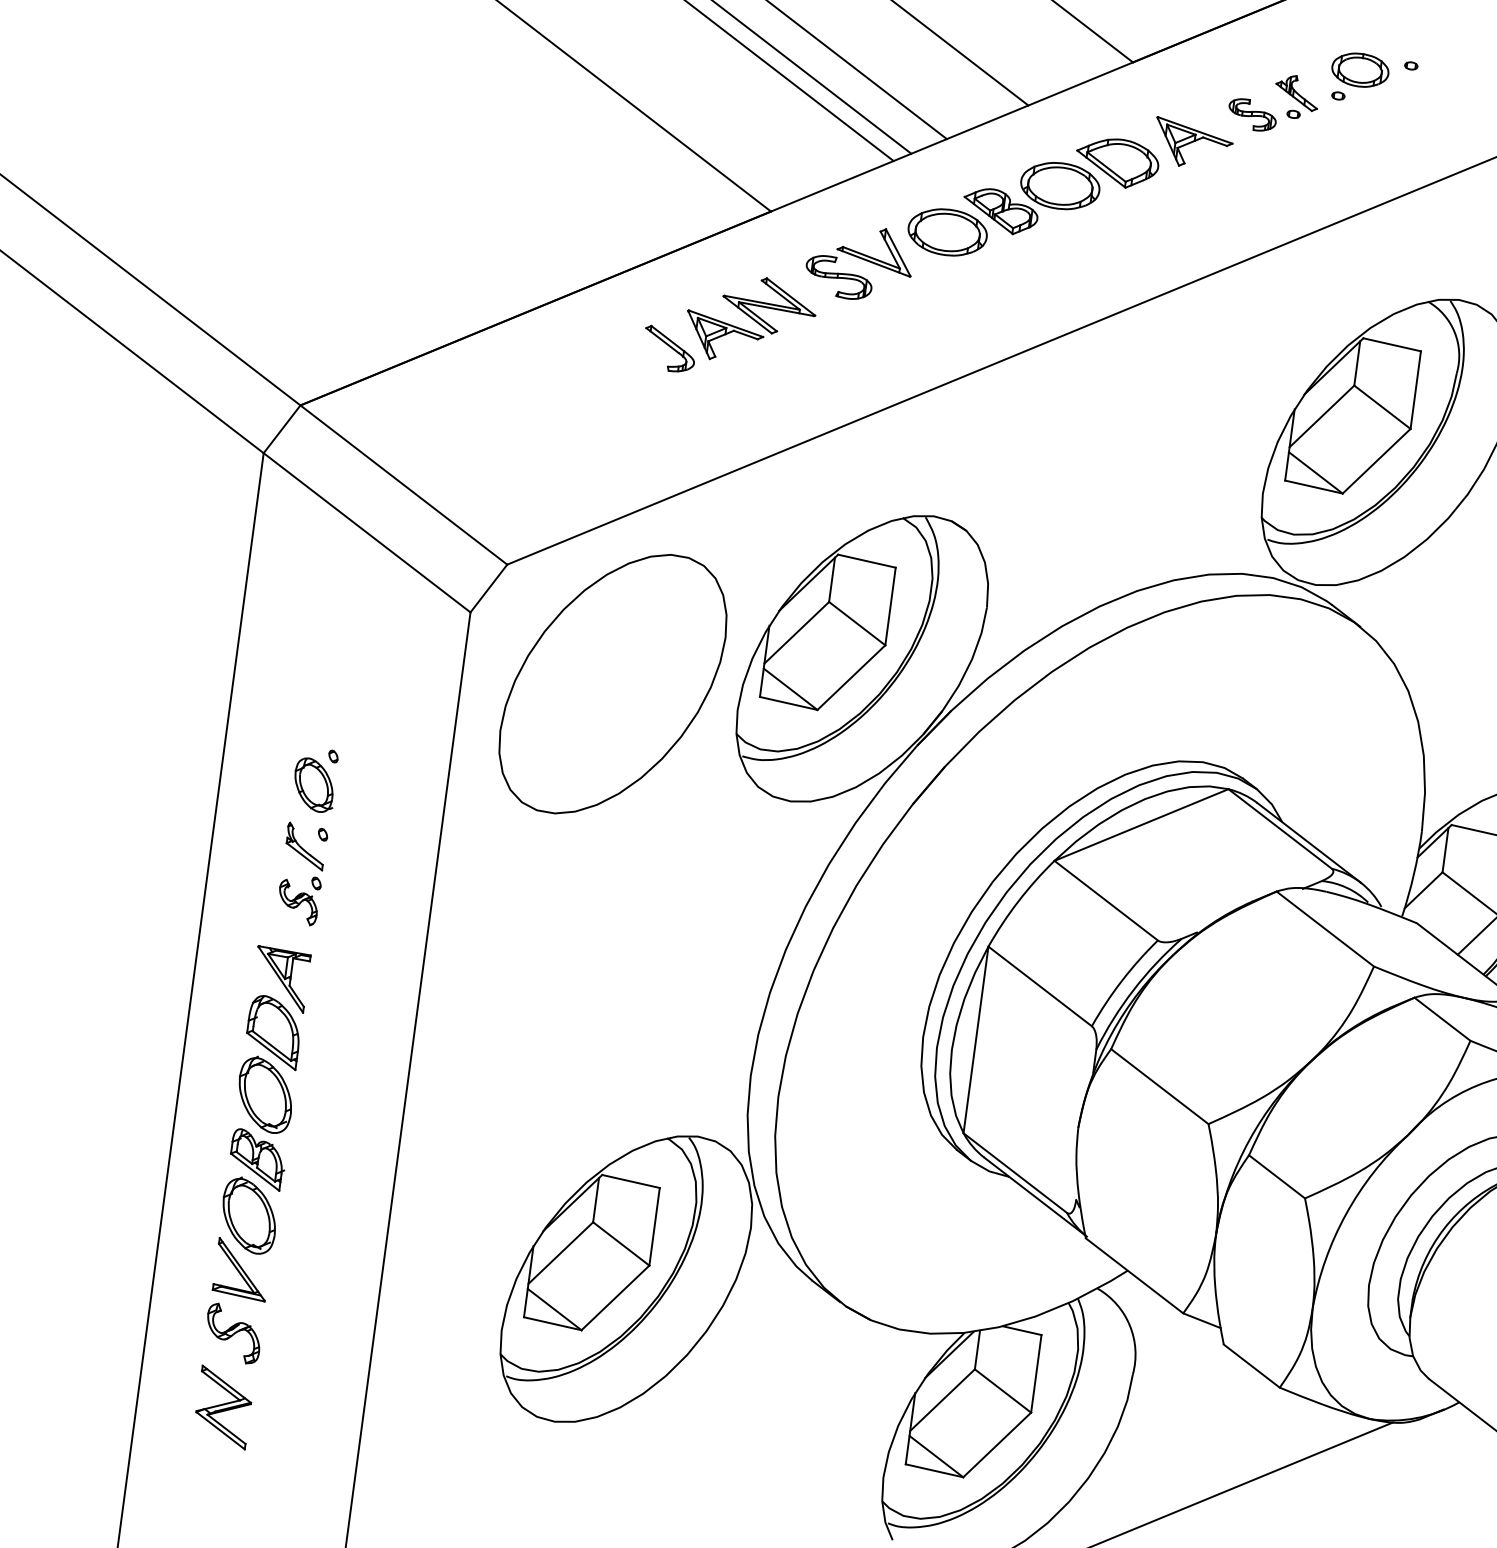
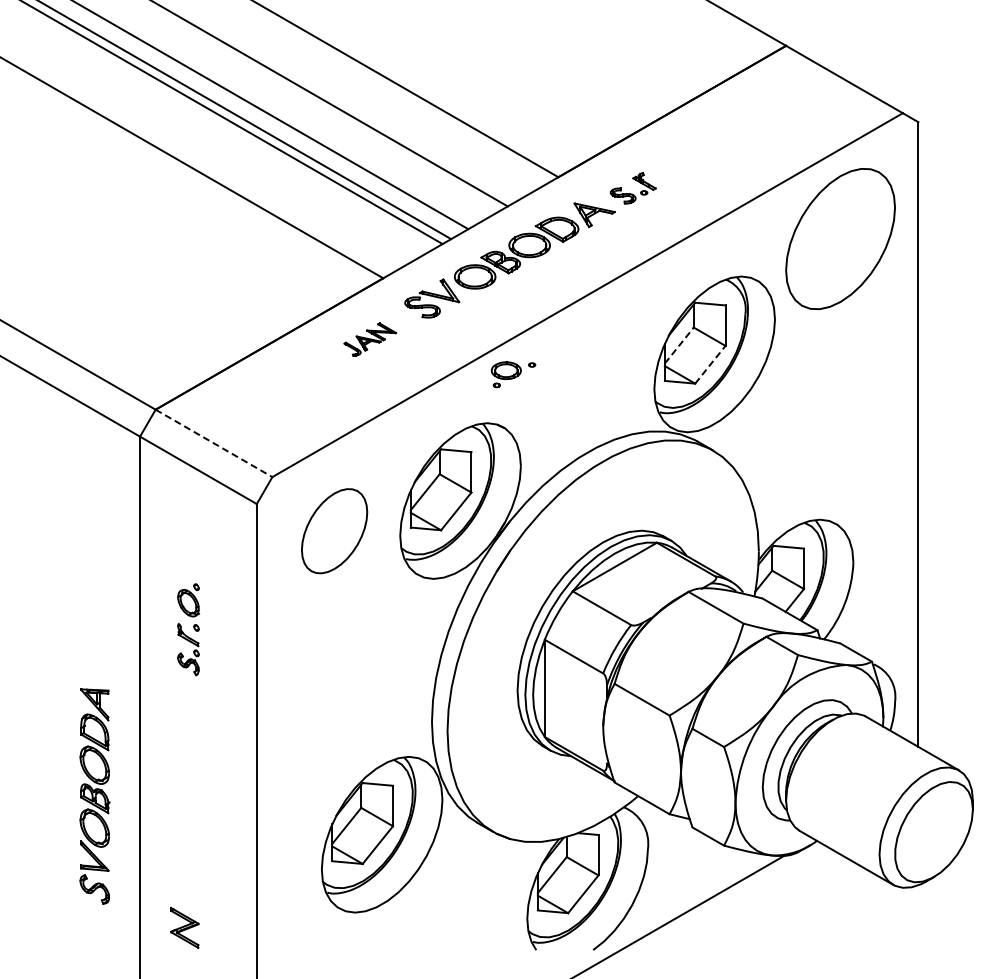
part: (1373, 79) -> (513, 374), moved
part: (730, 325) -> (370, 339), size x0.6
line: (1322, 416) -> (679, 345), solid -> dashed
line: (1376, 460) -> (710, 364), solid -> dashed
line: (404, 485) -> (214, 443), solid -> dashed
part: (612, 684) -> (334, 531), size x0.6
part: (256, 1155) -> (94, 796), moved

